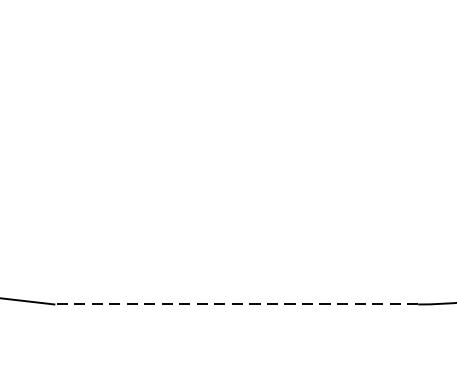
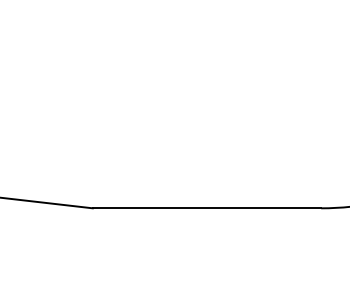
line: (235, 304) -> (206, 208), dashed -> solid

